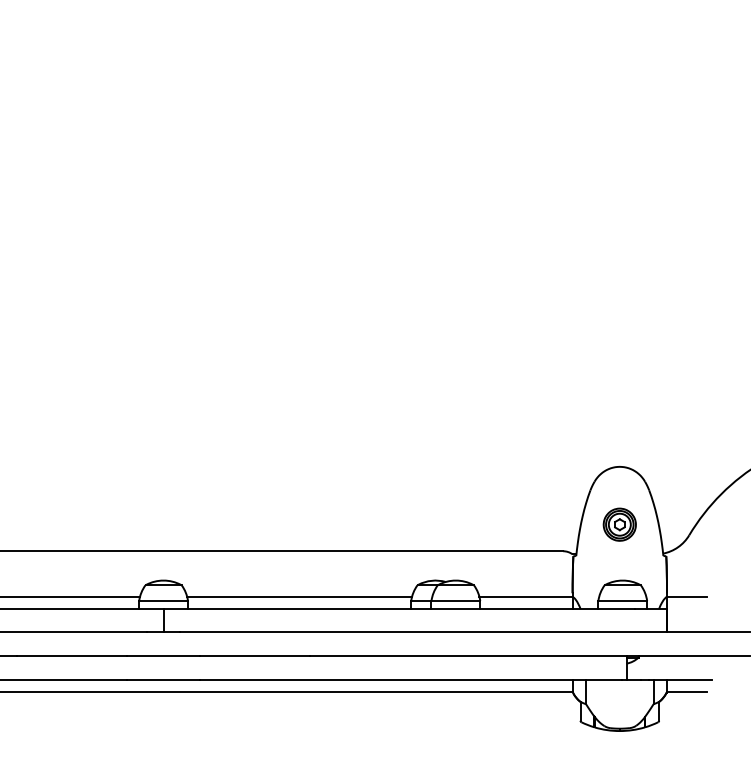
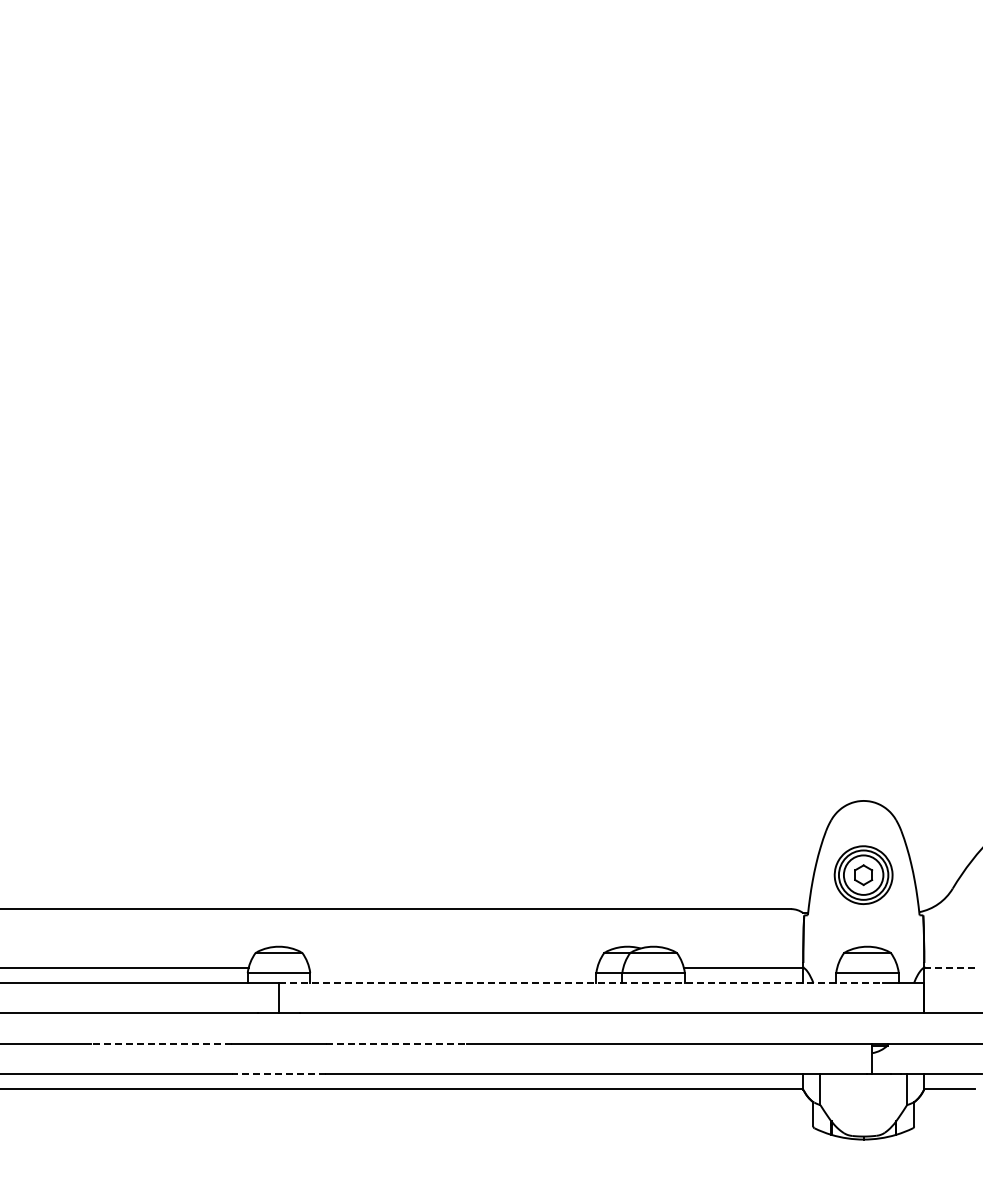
part: (619, 524) -> (863, 874), size x1.4
line: (299, 596) -> (453, 967), removed
line: (686, 596) -> (949, 967), solid -> dashed
line: (399, 609) -> (581, 983), solid -> dashed
line: (71, 656) -> (161, 1043), solid -> dashed
line: (255, 656) -> (396, 1043), solid -> dashed
line: (163, 679) -> (278, 1073), solid -> dashed

